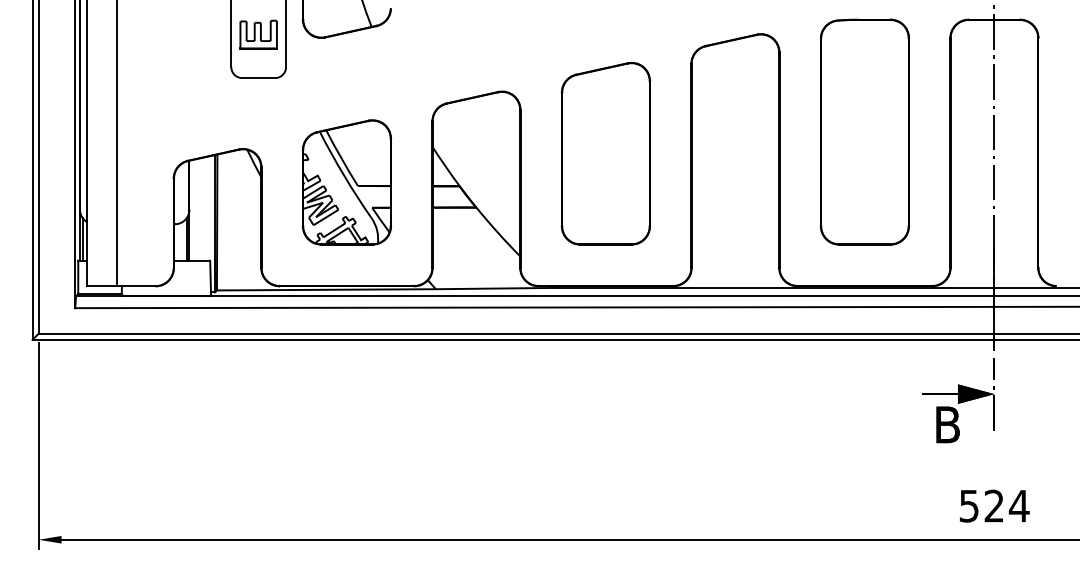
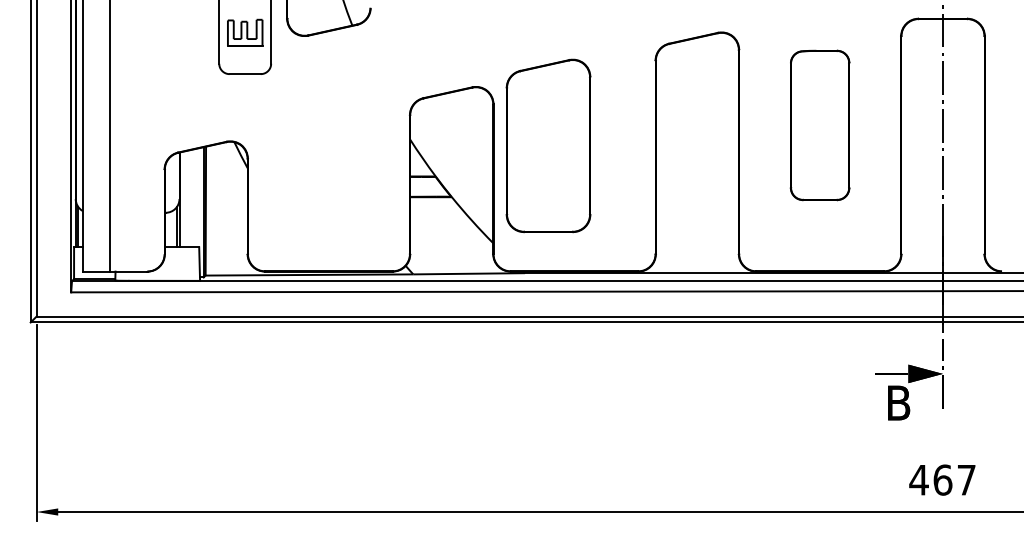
part: (864, 132) -> (819, 125), size x0.7
part: (605, 153) -> (548, 145), moved
part: (346, 182) -> (328, 173), removed
text: (993, 505) -> (942, 479), 524 -> 467

